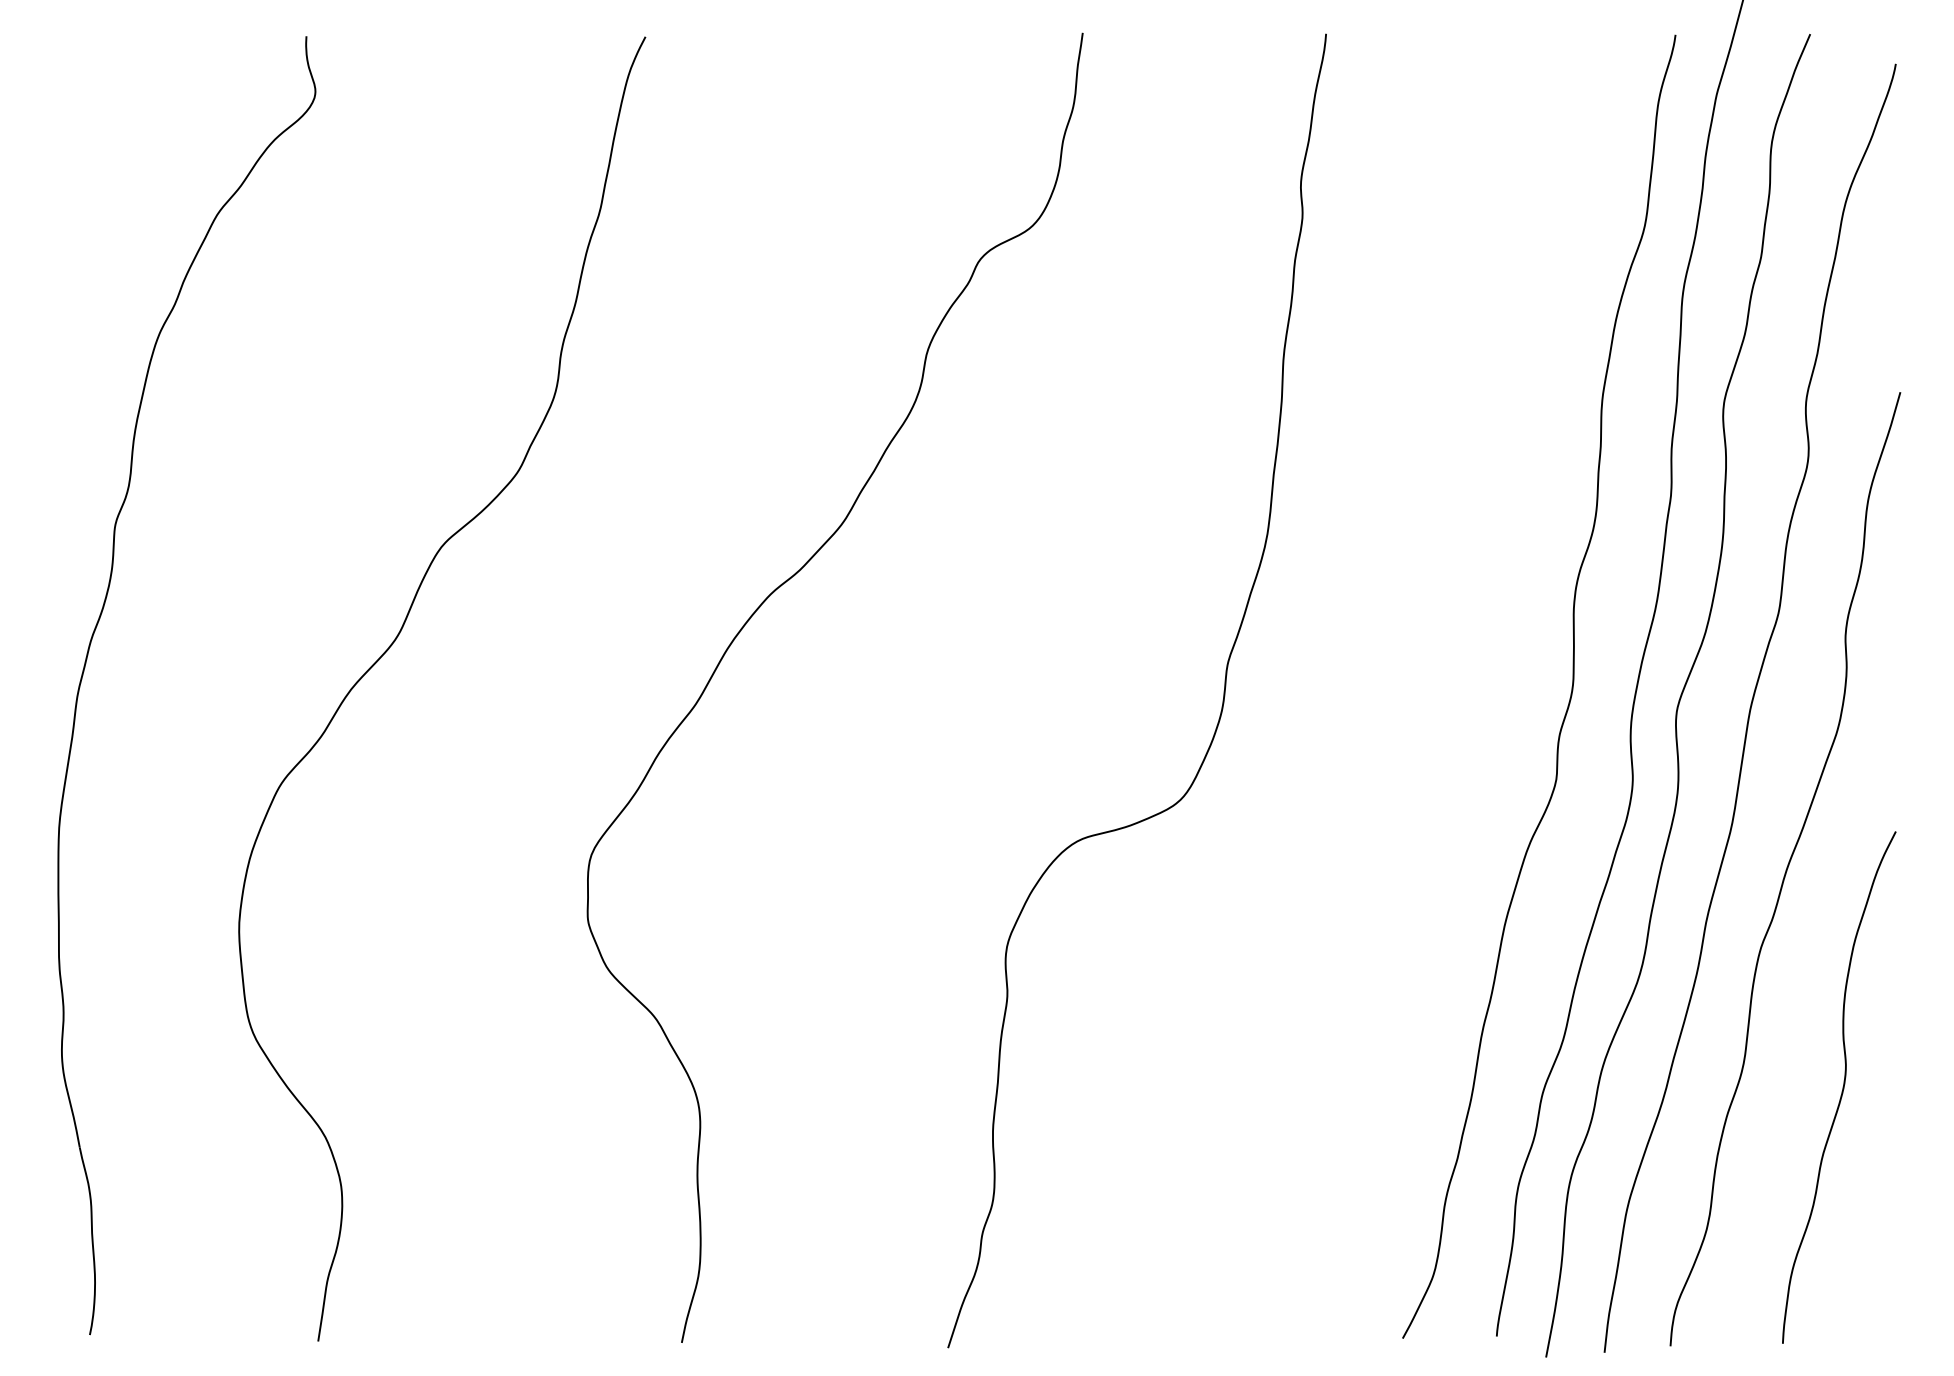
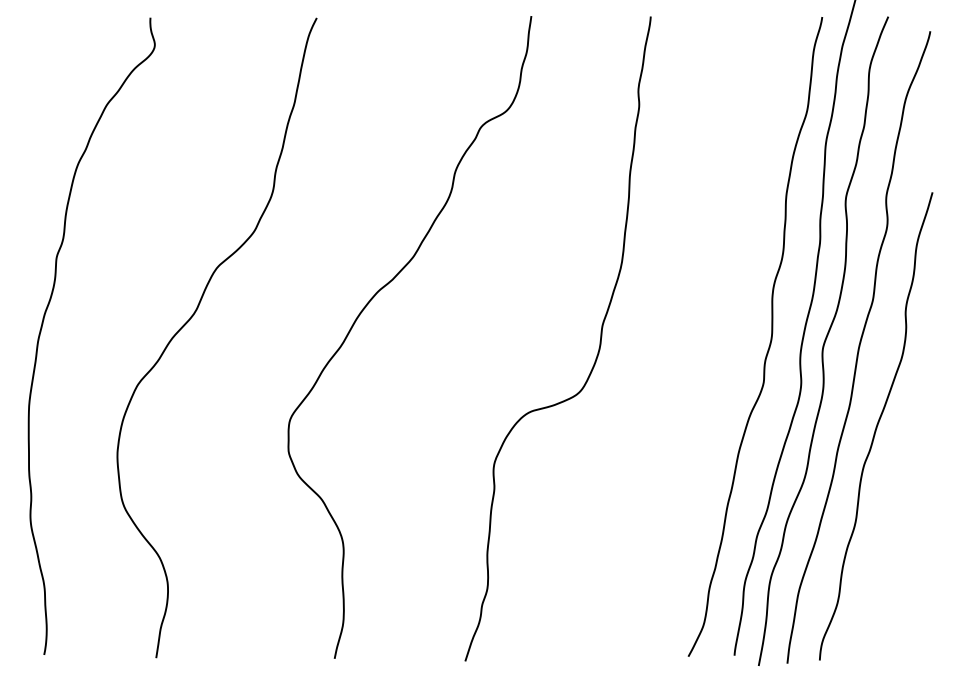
curve: (1841, 1087) -> (903, 533), removed

